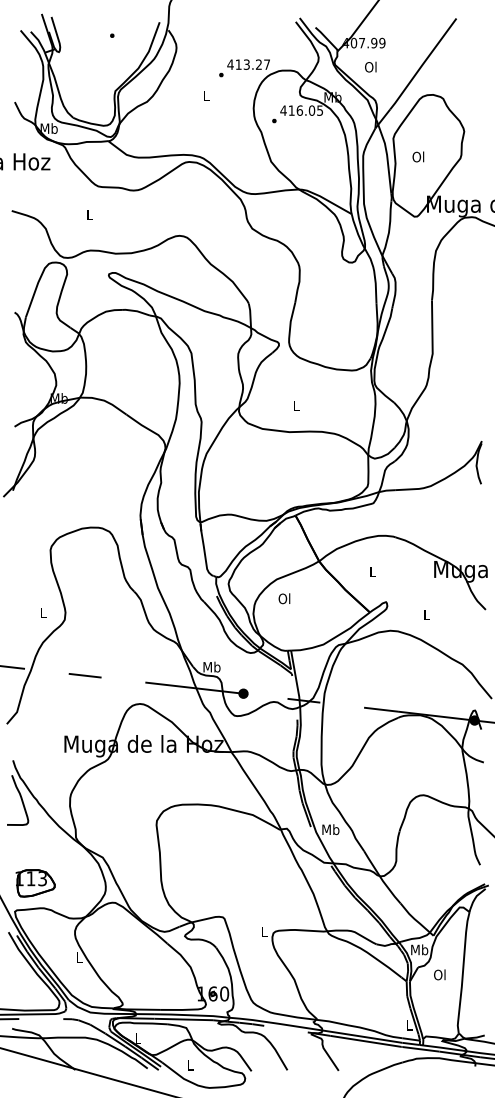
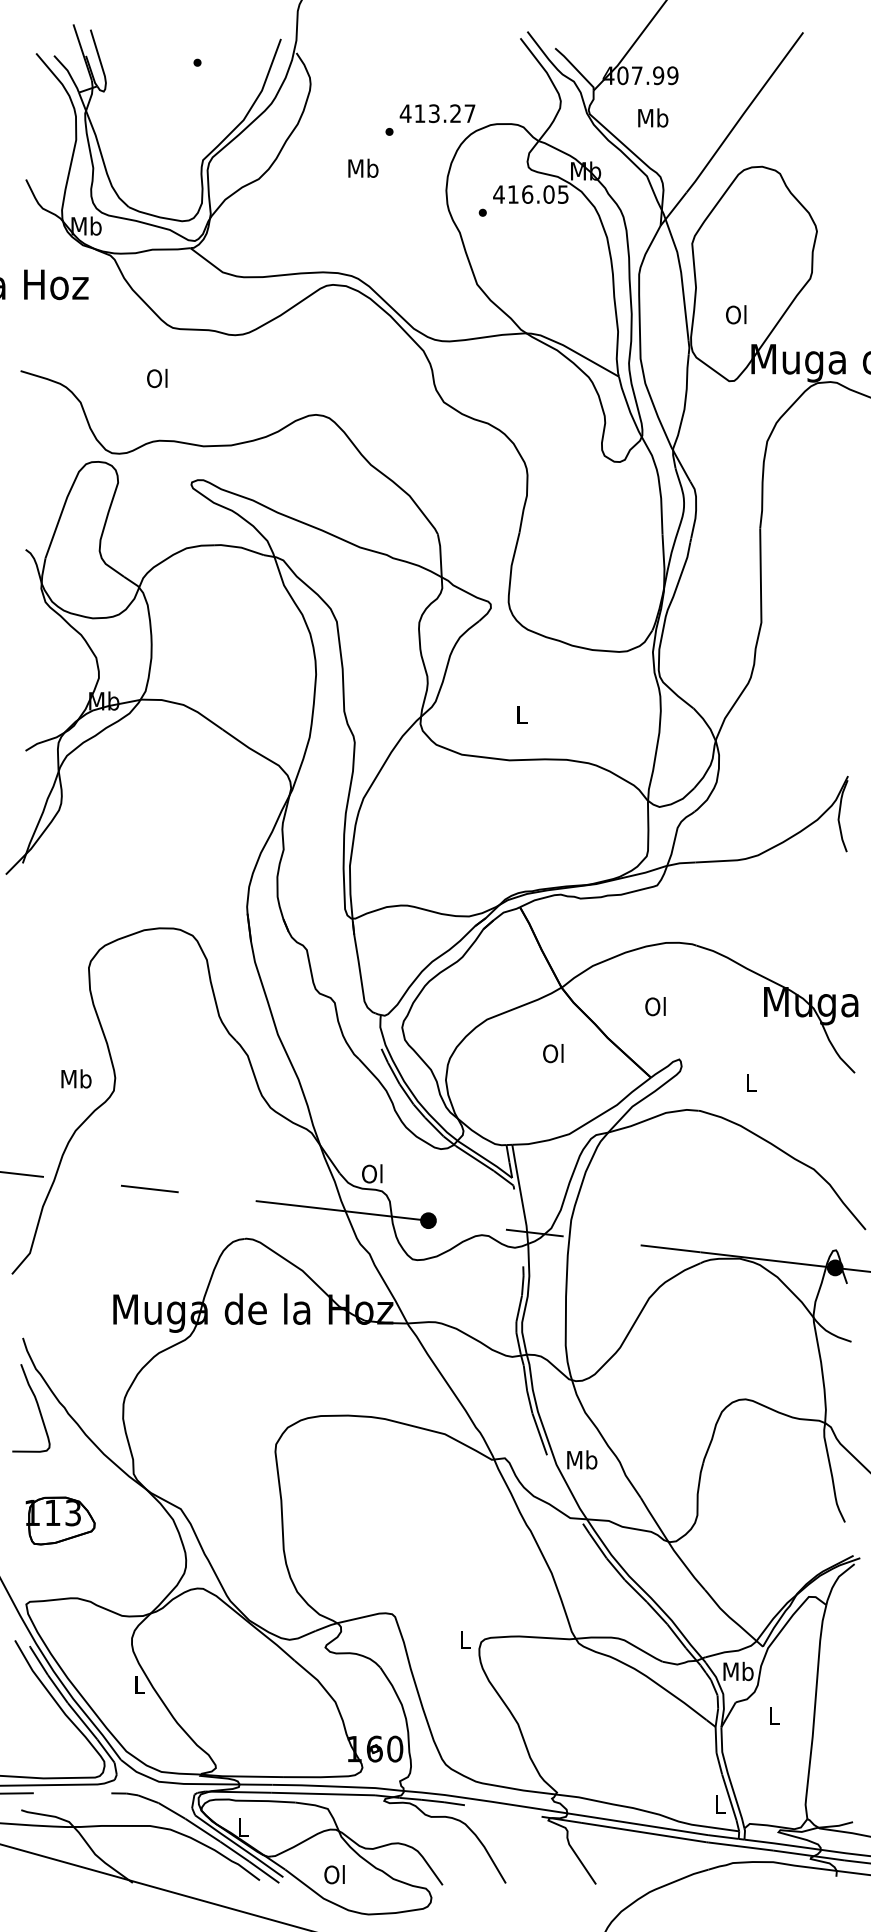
text: (370, 66) -> (651, 116), Ol -> Mb
text: (206, 95) -> (363, 167), L -> Mb
text: (418, 156) -> (736, 313), moved
text: (89, 214) -> (157, 377), L -> Ol
text: (372, 571) -> (655, 1005), L -> Ol
text: (284, 598) -> (553, 1053), moved
text: (43, 612) -> (76, 1077), L -> Mb
text: (211, 666) -> (372, 1172), Mb -> Ol
part: (35, 883) -> (60, 1521), moved
text: (439, 974) -> (773, 1714), Ol -> L
text: (189, 1064) -> (333, 1873), L -> Ol

